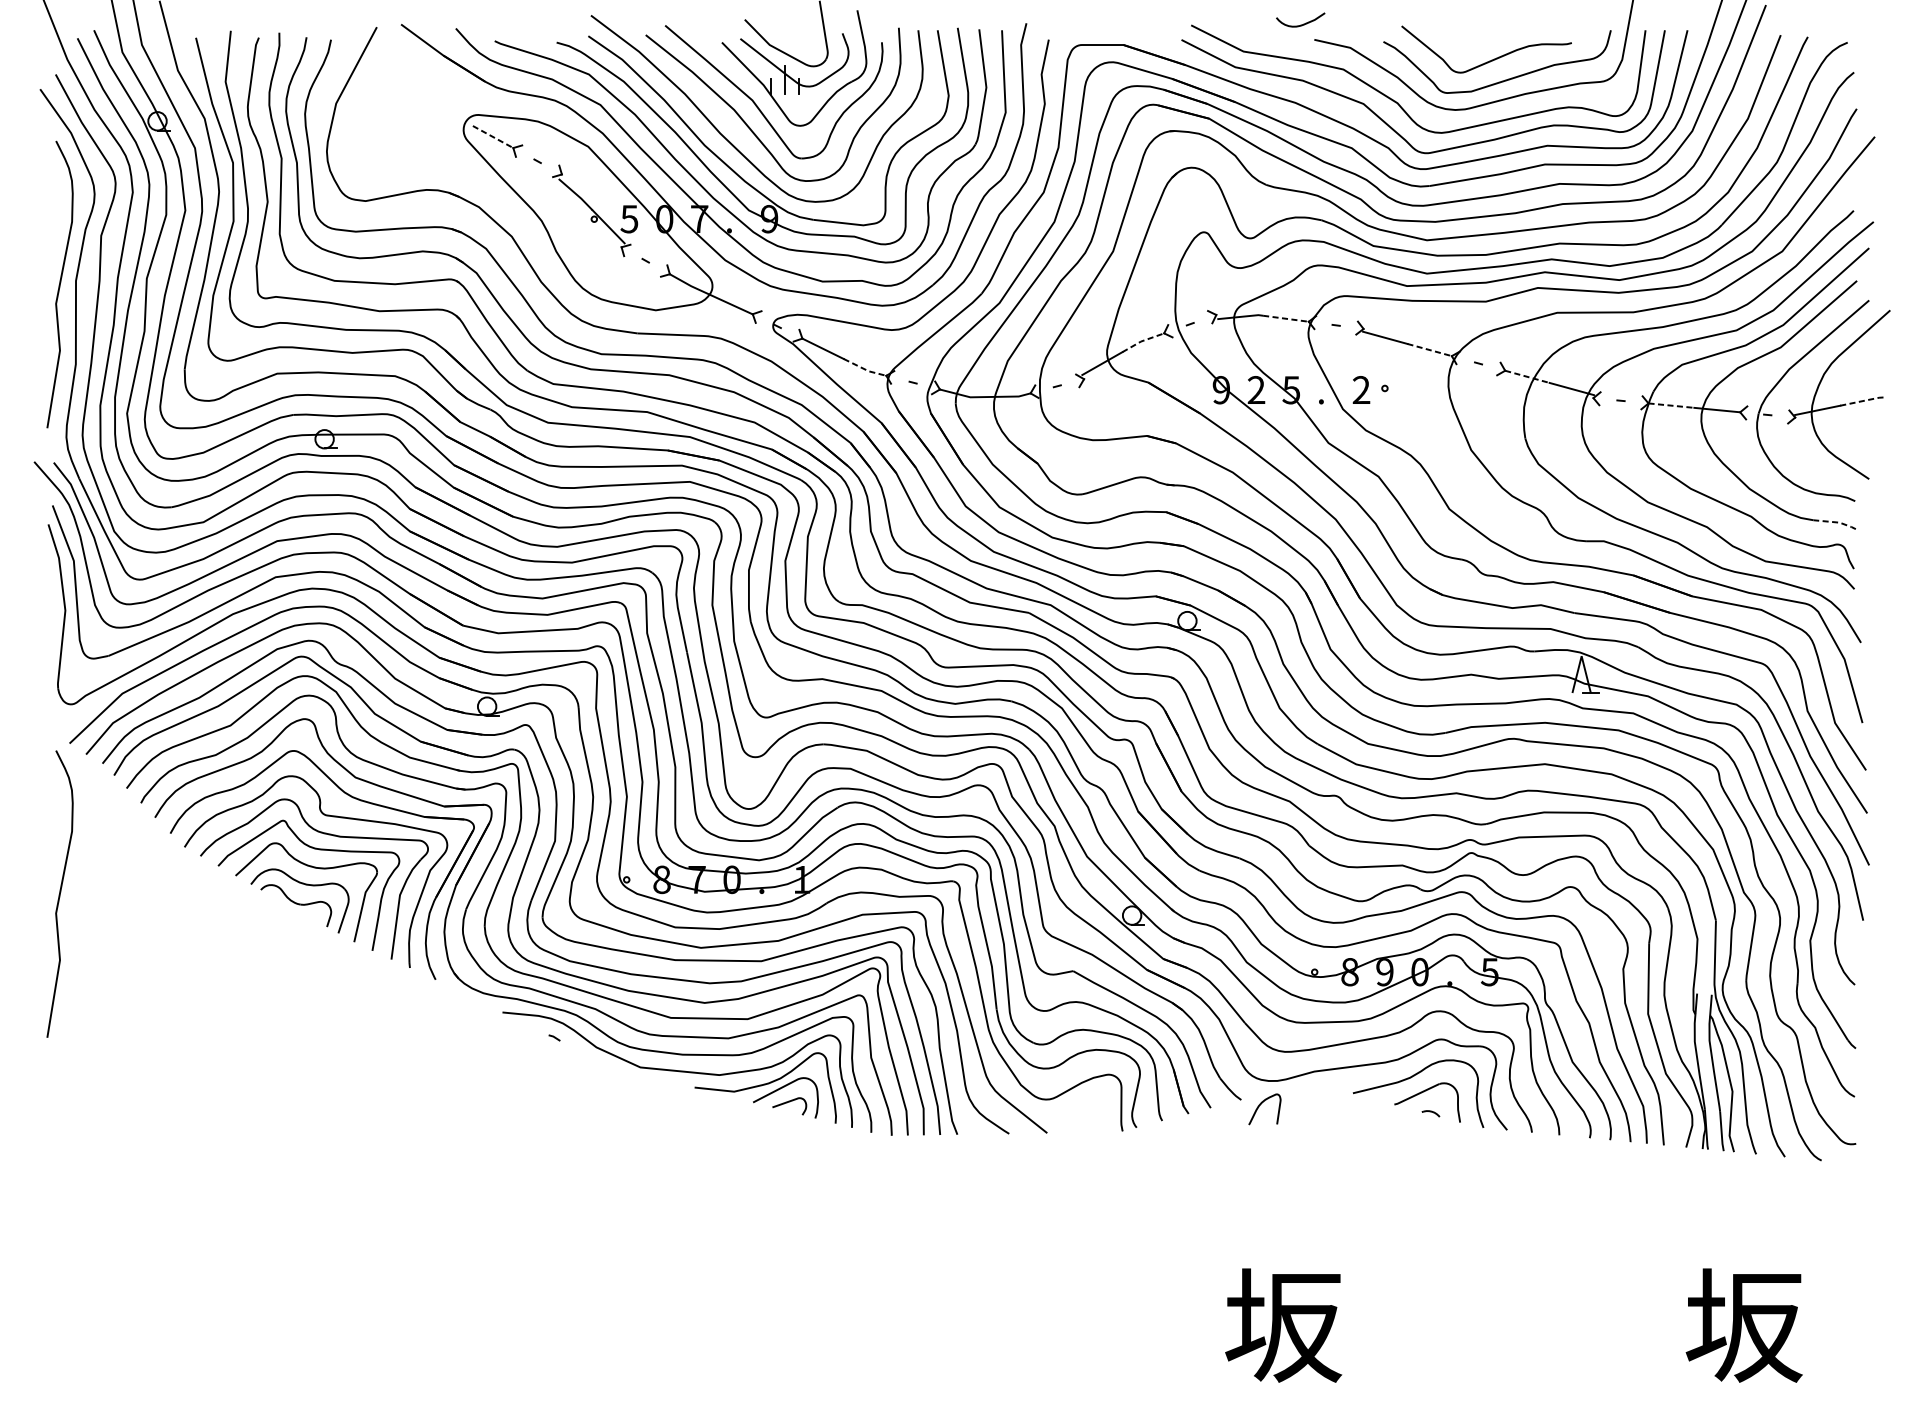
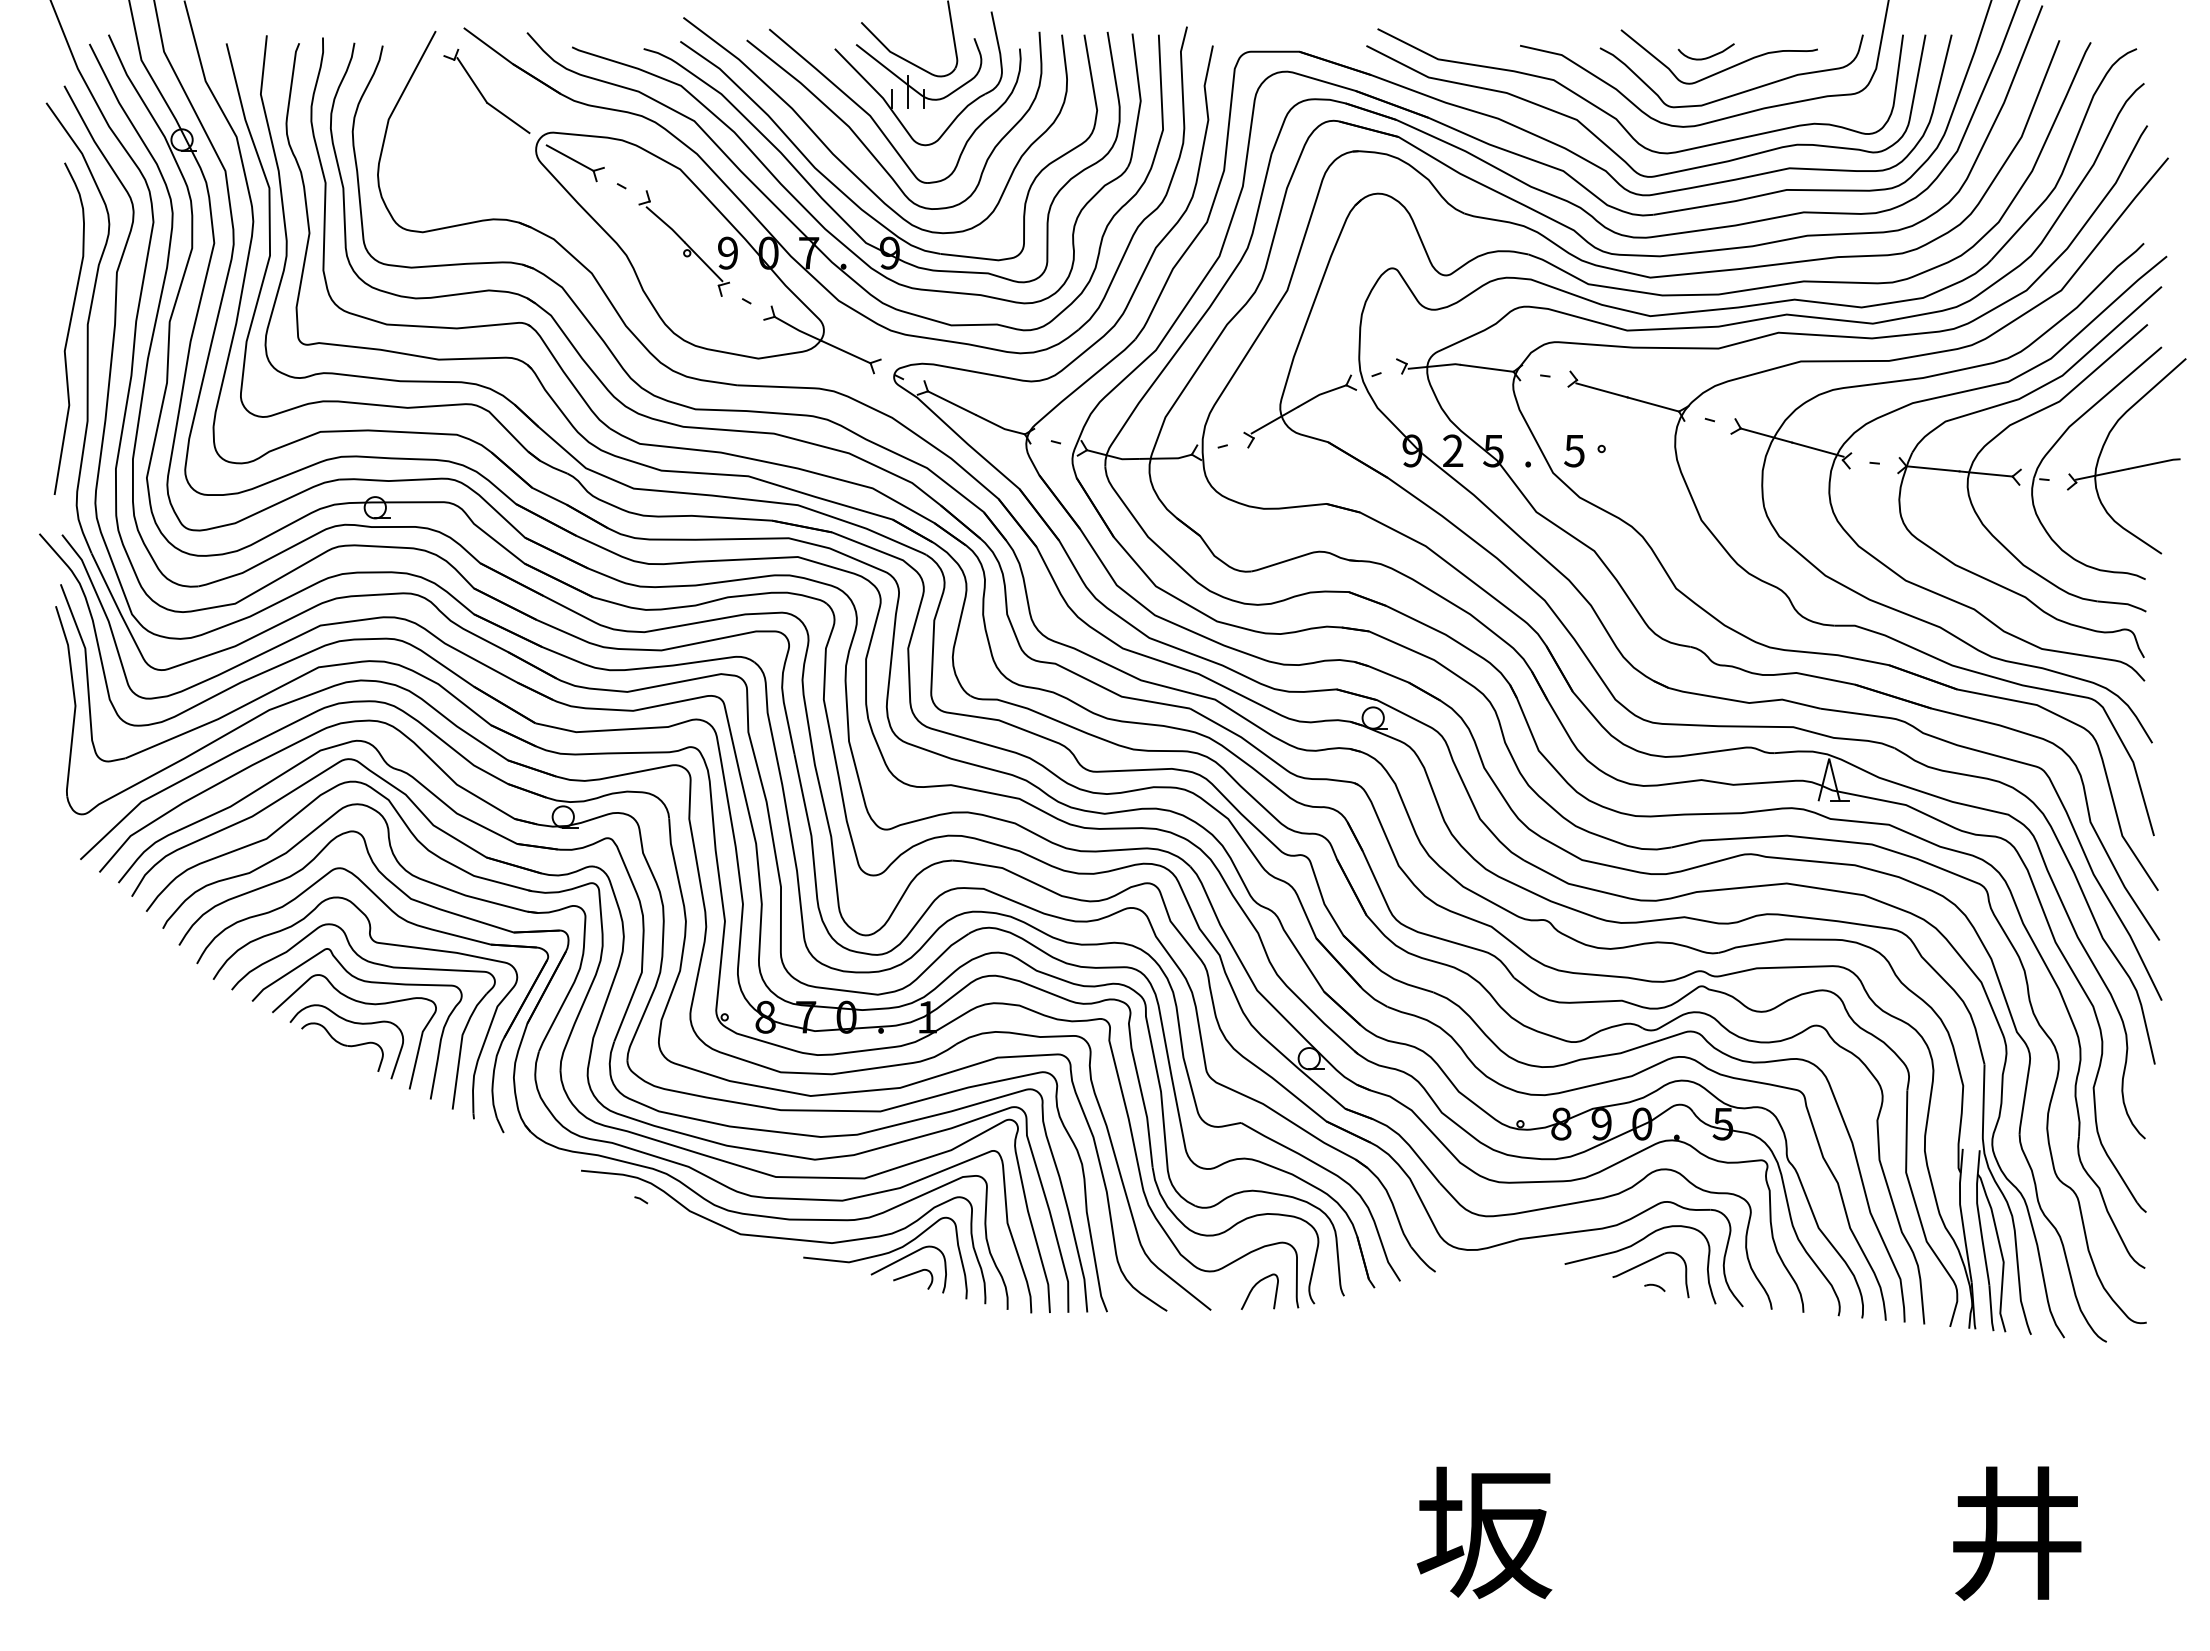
curve: (1302, 24) -> (1708, 56), moved
part: (420, 79) -> (486, 91), added
line: (493, 137) -> (570, 158), dashed -> solid
text: (629, 218) -> (727, 252), 5 -> 9
line: (1286, 318) -> (1487, 368), dashed -> solid
line: (1142, 341) -> (1321, 394), dashed -> solid
line: (1429, 350) -> (1653, 404), dashed -> solid
line: (865, 369) -> (1000, 426), dashed -> solid
line: (1527, 376) -> (1766, 435), dashed -> solid
text: (1361, 389) -> (1574, 450), 2 -> 5
line: (1863, 401) -> (2155, 463), dashed -> solid
line: (1671, 405) -> (1933, 468), dashed -> solid
line: (1836, 522) -> (2123, 603), dashed -> solid
curve: (59, 893) -> (68, 1033), removed
curve: (1261, 1104) -> (1255, 1286), moved
text: (1744, 1326) -> (2017, 1533), 坂 -> 井

